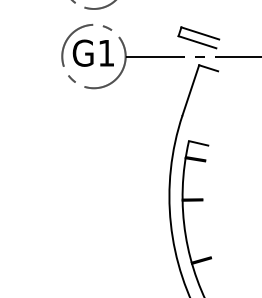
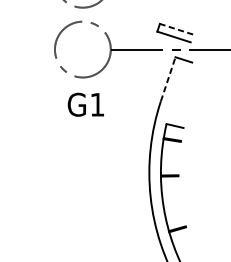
line: (200, 33) -> (176, 29), solid -> dashed
text: (92, 52) -> (85, 104), moved
line: (191, 89) -> (168, 78), solid -> dashed

